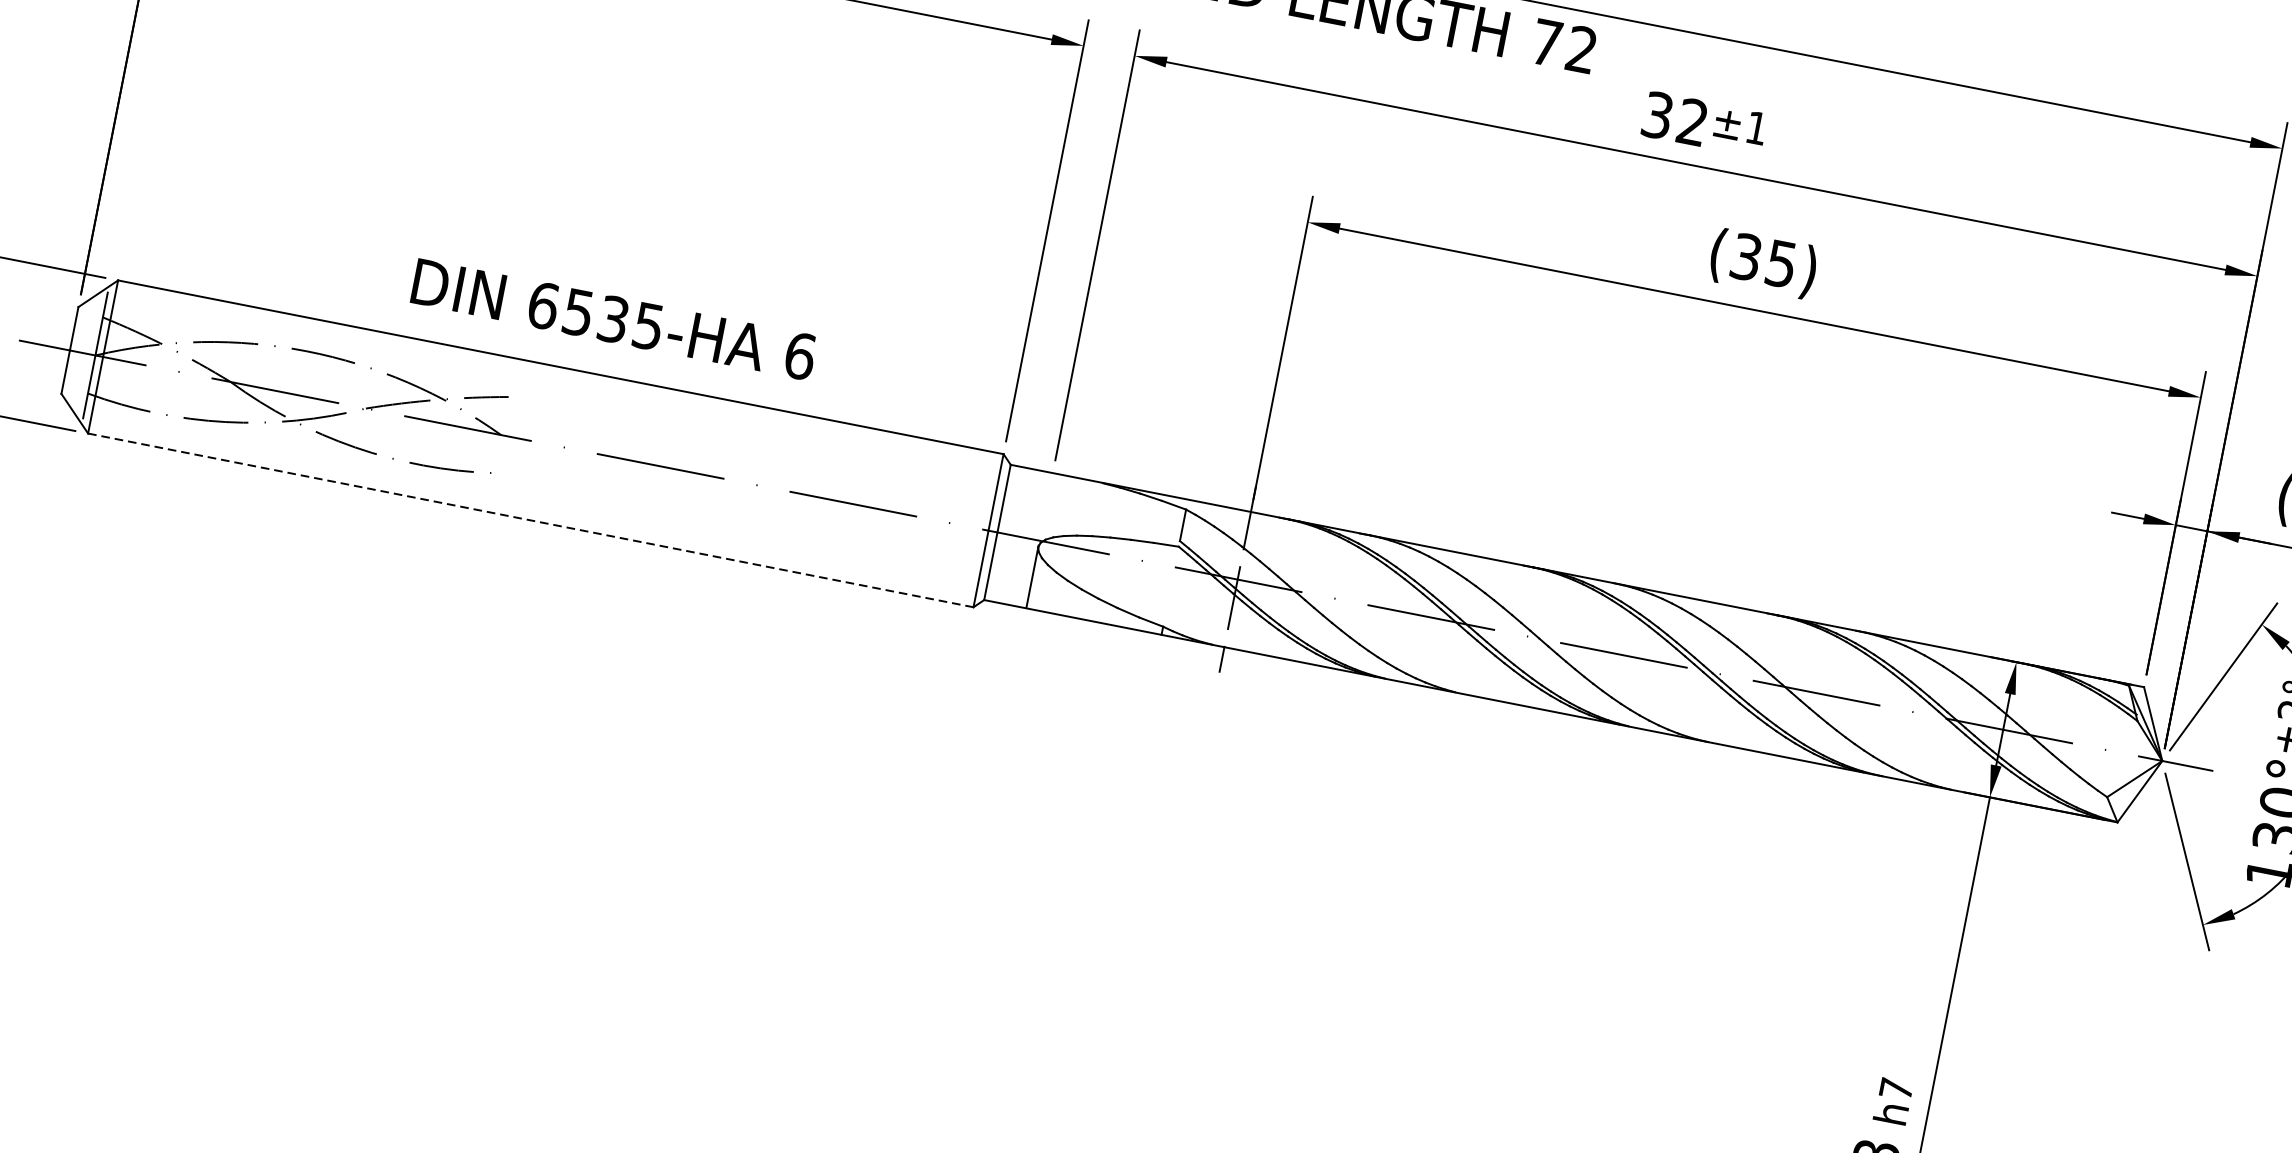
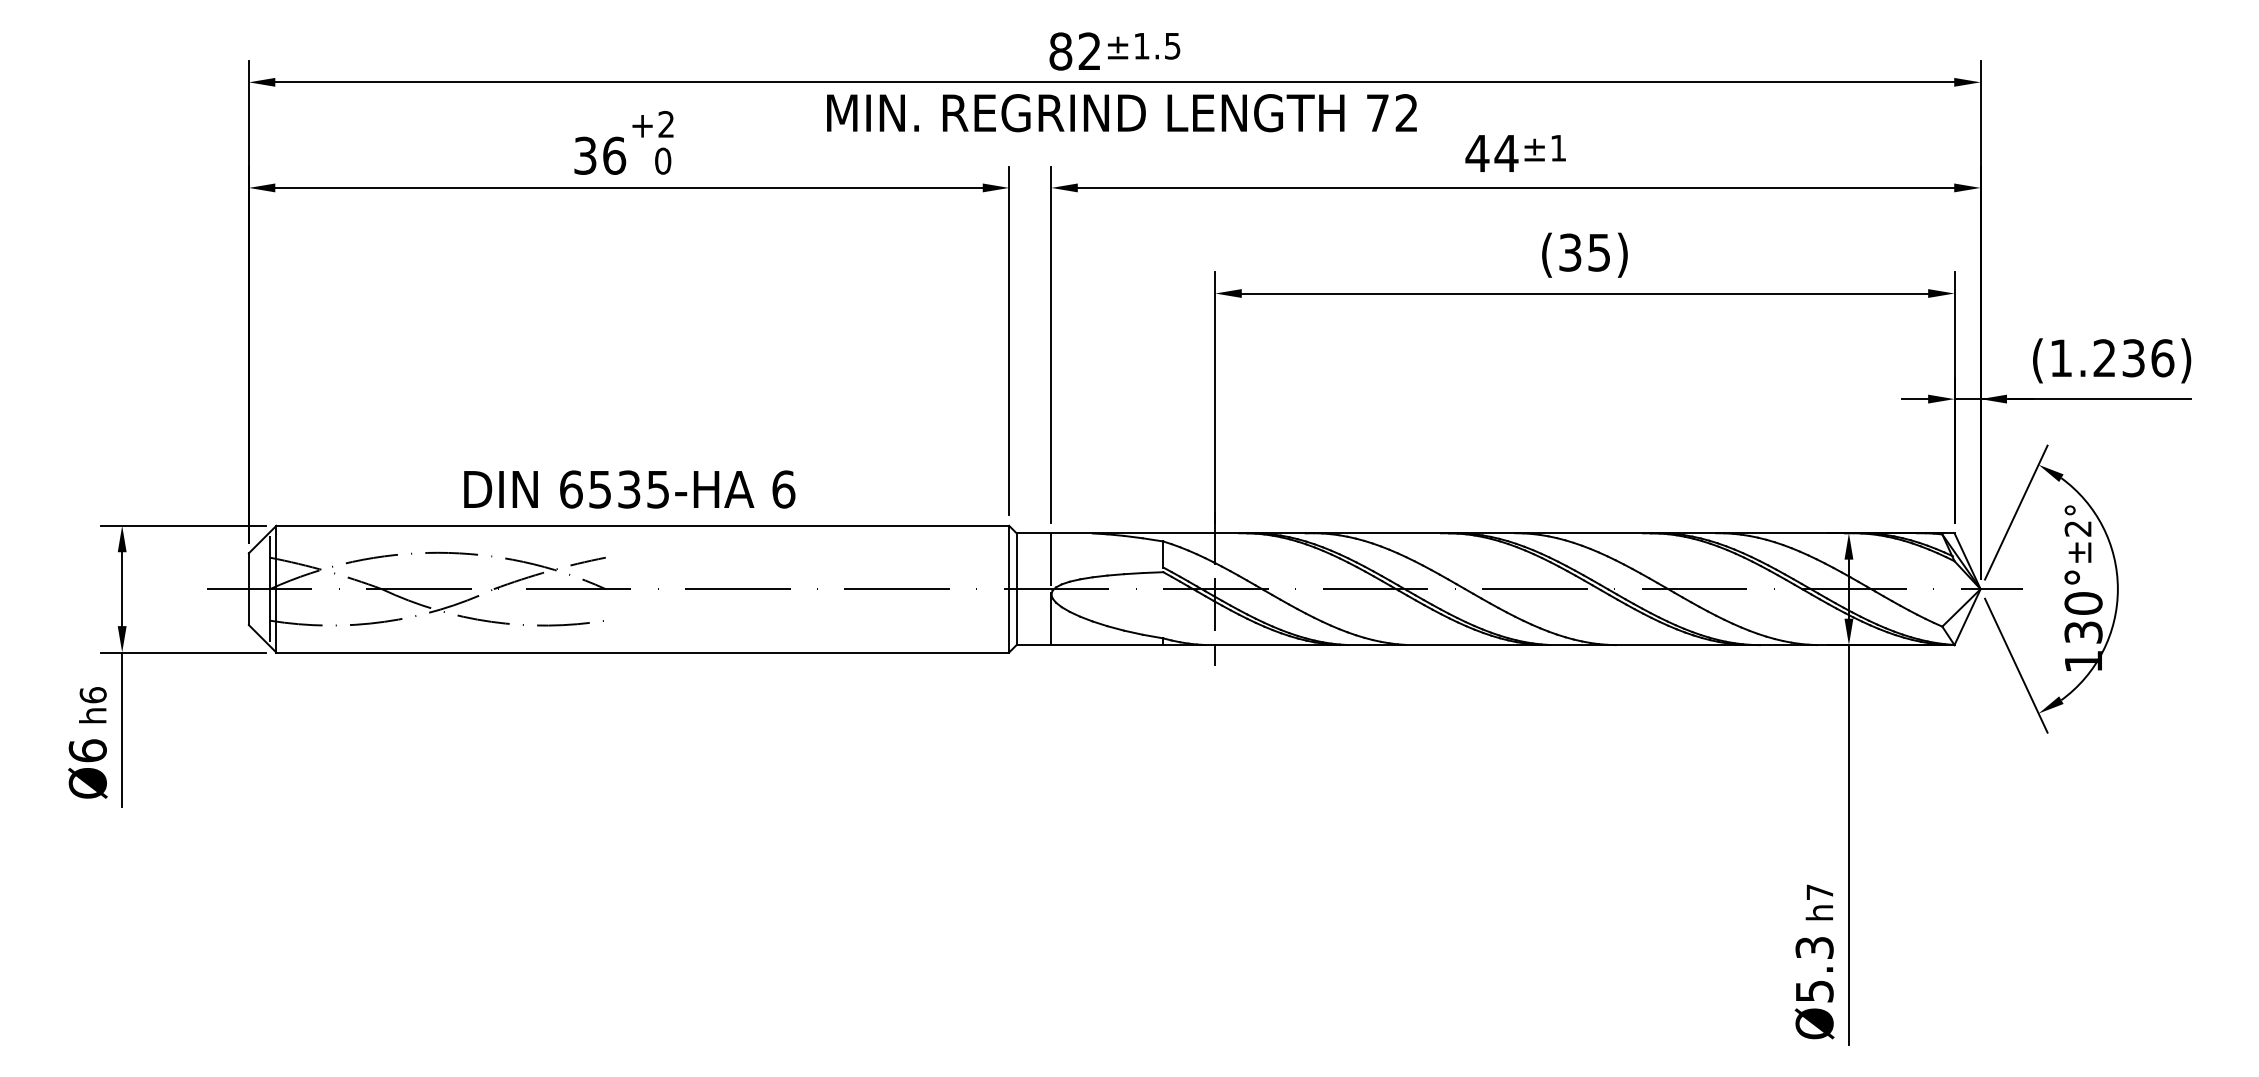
text: (1674, 118) -> (1491, 153), 32 -> 44
text: (613, 319) -> (629, 489), moved
line: (1046, 507) -> (1051, 561), added
line: (531, 520) -> (643, 652), dashed -> solid

